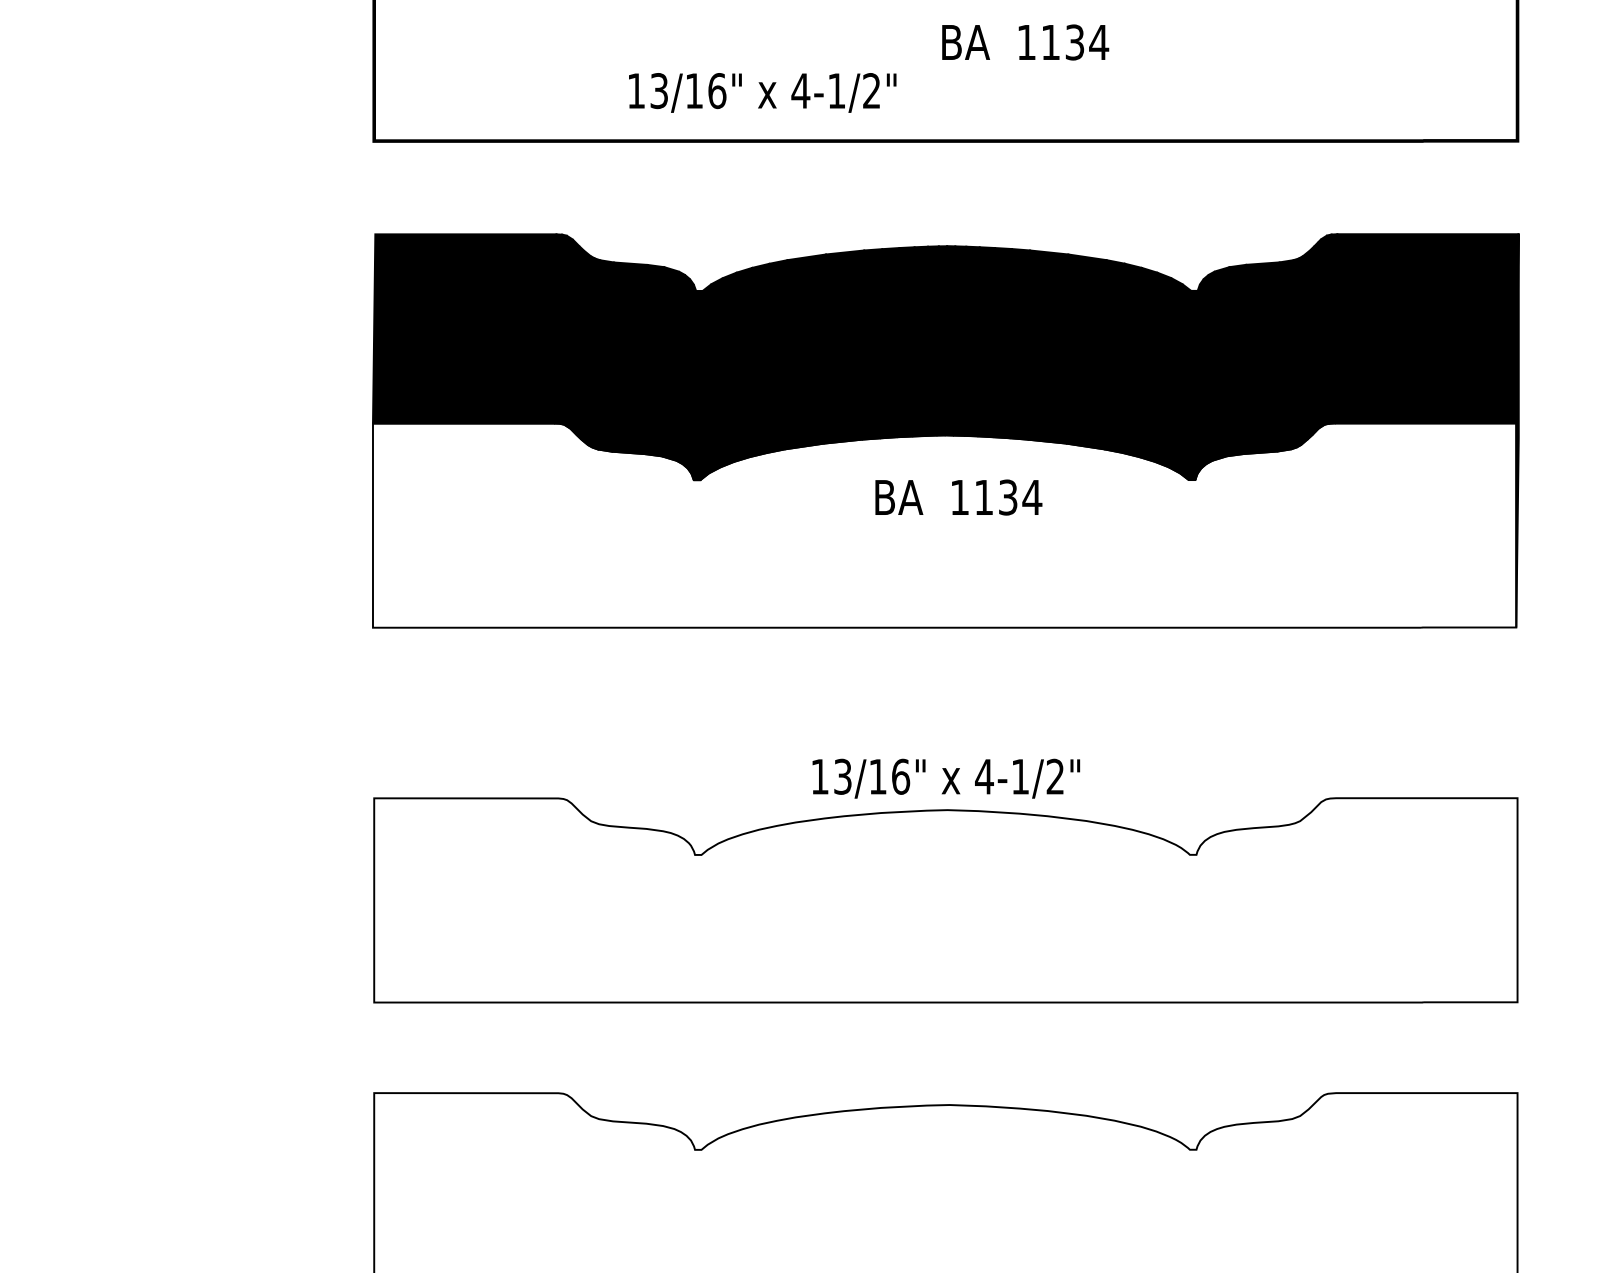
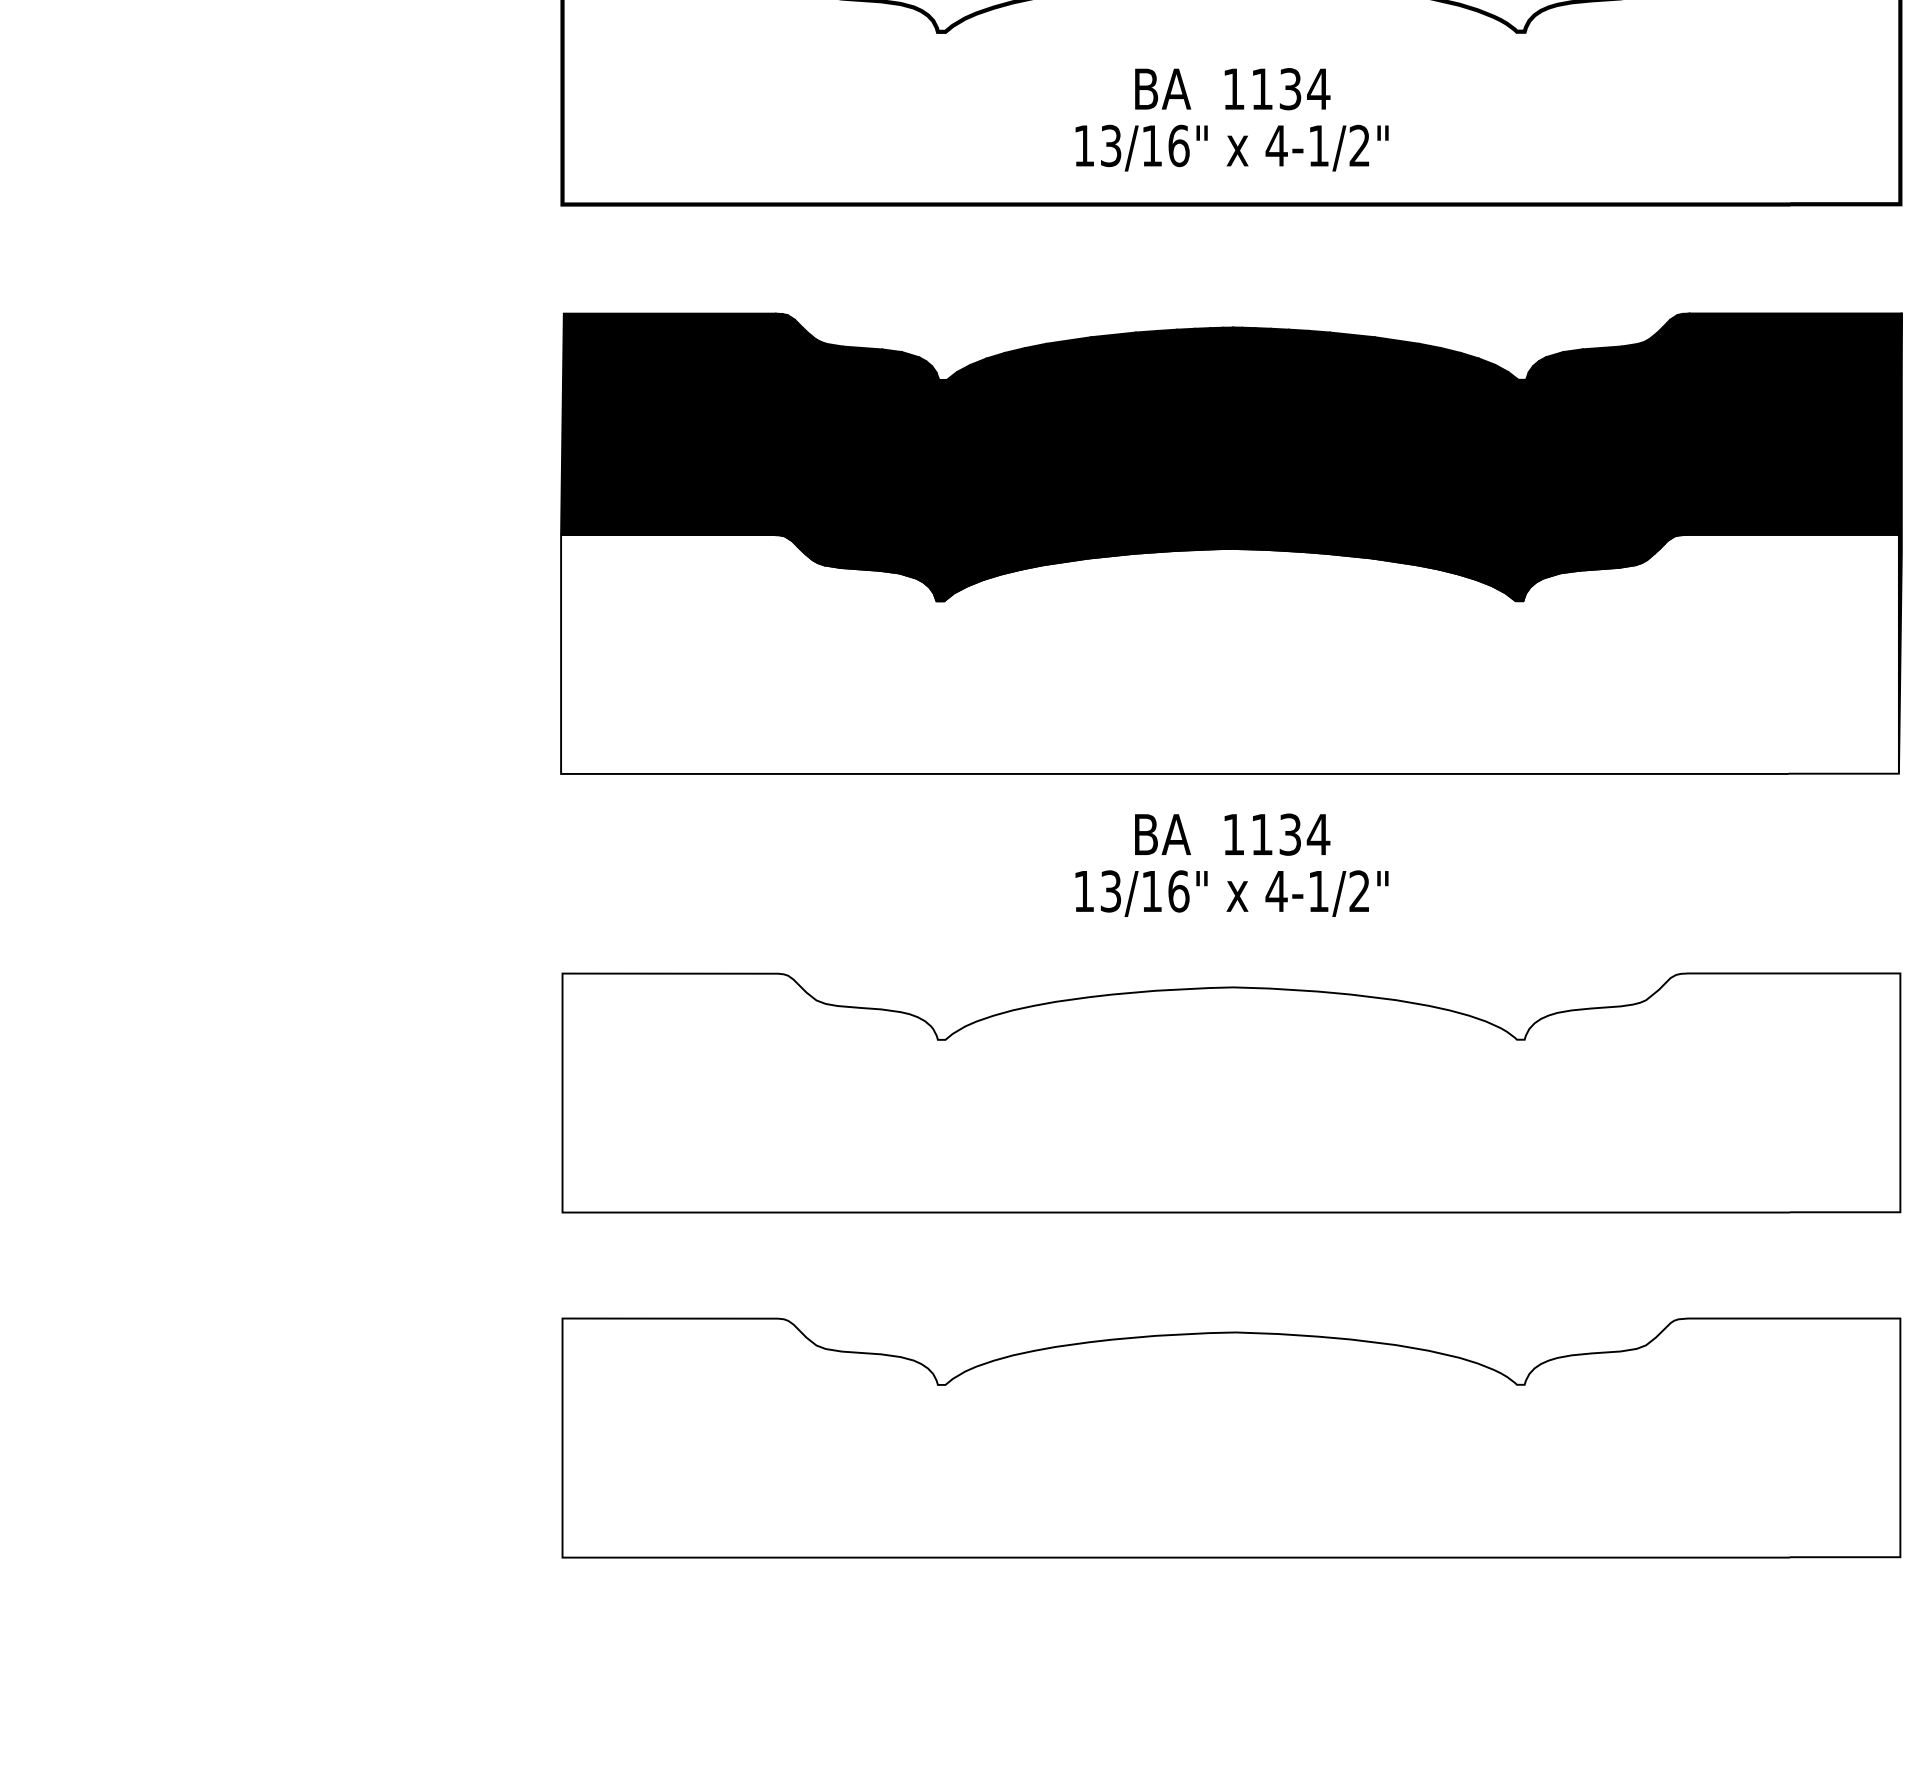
text: (1025, 42) -> (1232, 89), moved
text: (762, 92) -> (1231, 147), moved
text: (958, 497) -> (1232, 834), moved
text: (945, 778) -> (1231, 893), moved

